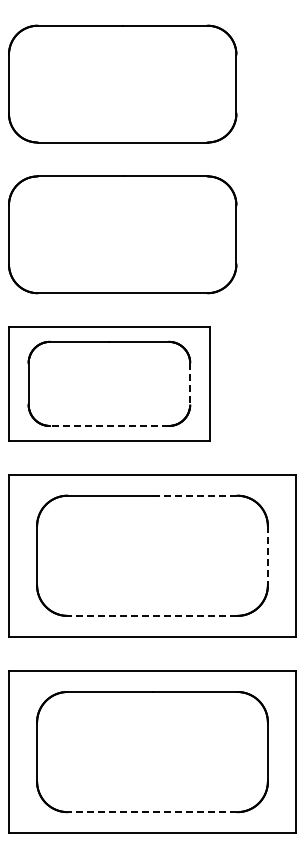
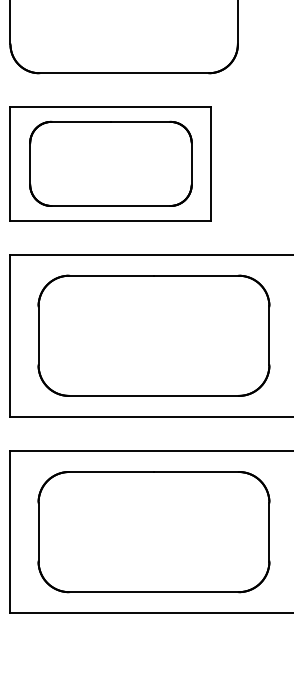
line: (190, 383) -> (192, 163), dashed -> solid
line: (108, 425) -> (110, 205), dashed -> solid
line: (195, 495) -> (197, 275), dashed -> solid
line: (267, 555) -> (269, 335), dashed -> solid
line: (152, 615) -> (154, 395), dashed -> solid
line: (152, 812) -> (154, 592), dashed -> solid

